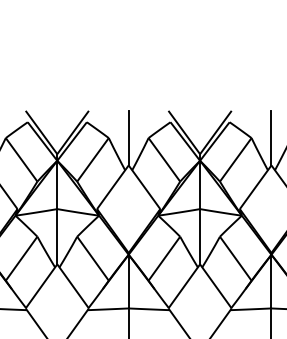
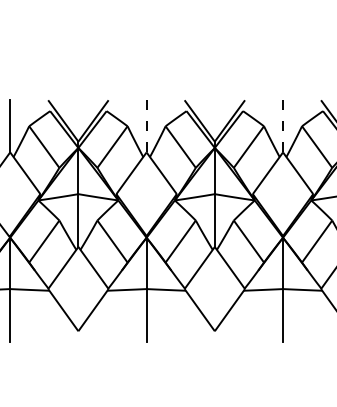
line: (128, 137) -> (146, 125), solid -> dashed
line: (271, 137) -> (283, 125), solid -> dashed

